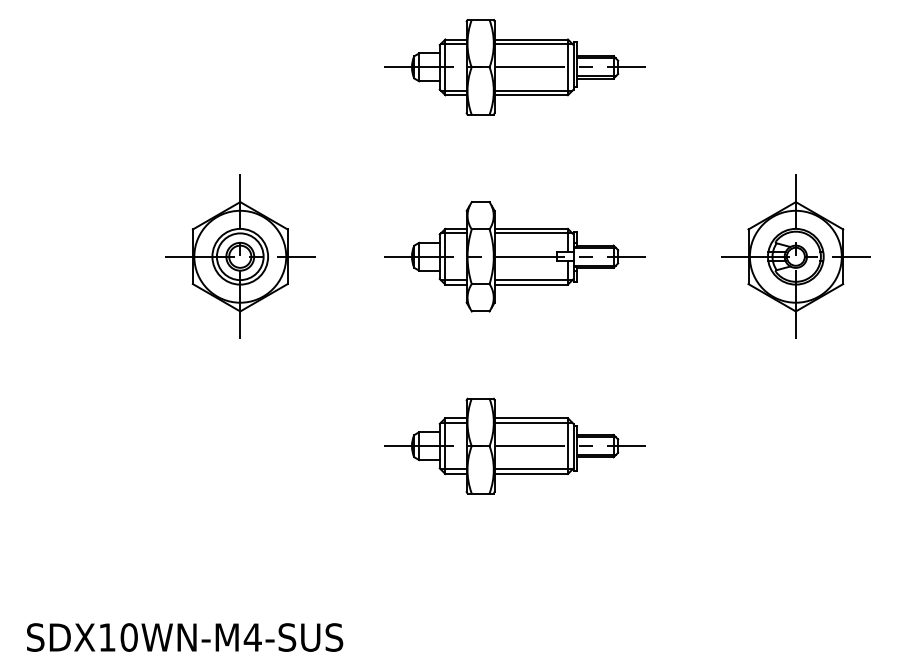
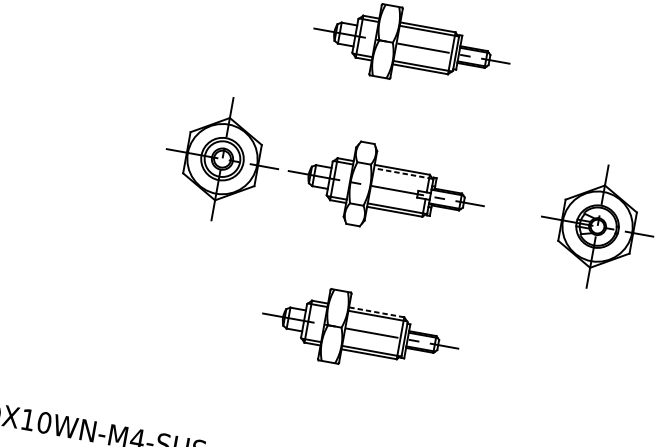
line: (533, 233) -> (403, 173), solid -> dashed
part: (240, 256) -> (222, 158), moved
line: (531, 418) -> (376, 312), solid -> dashed

